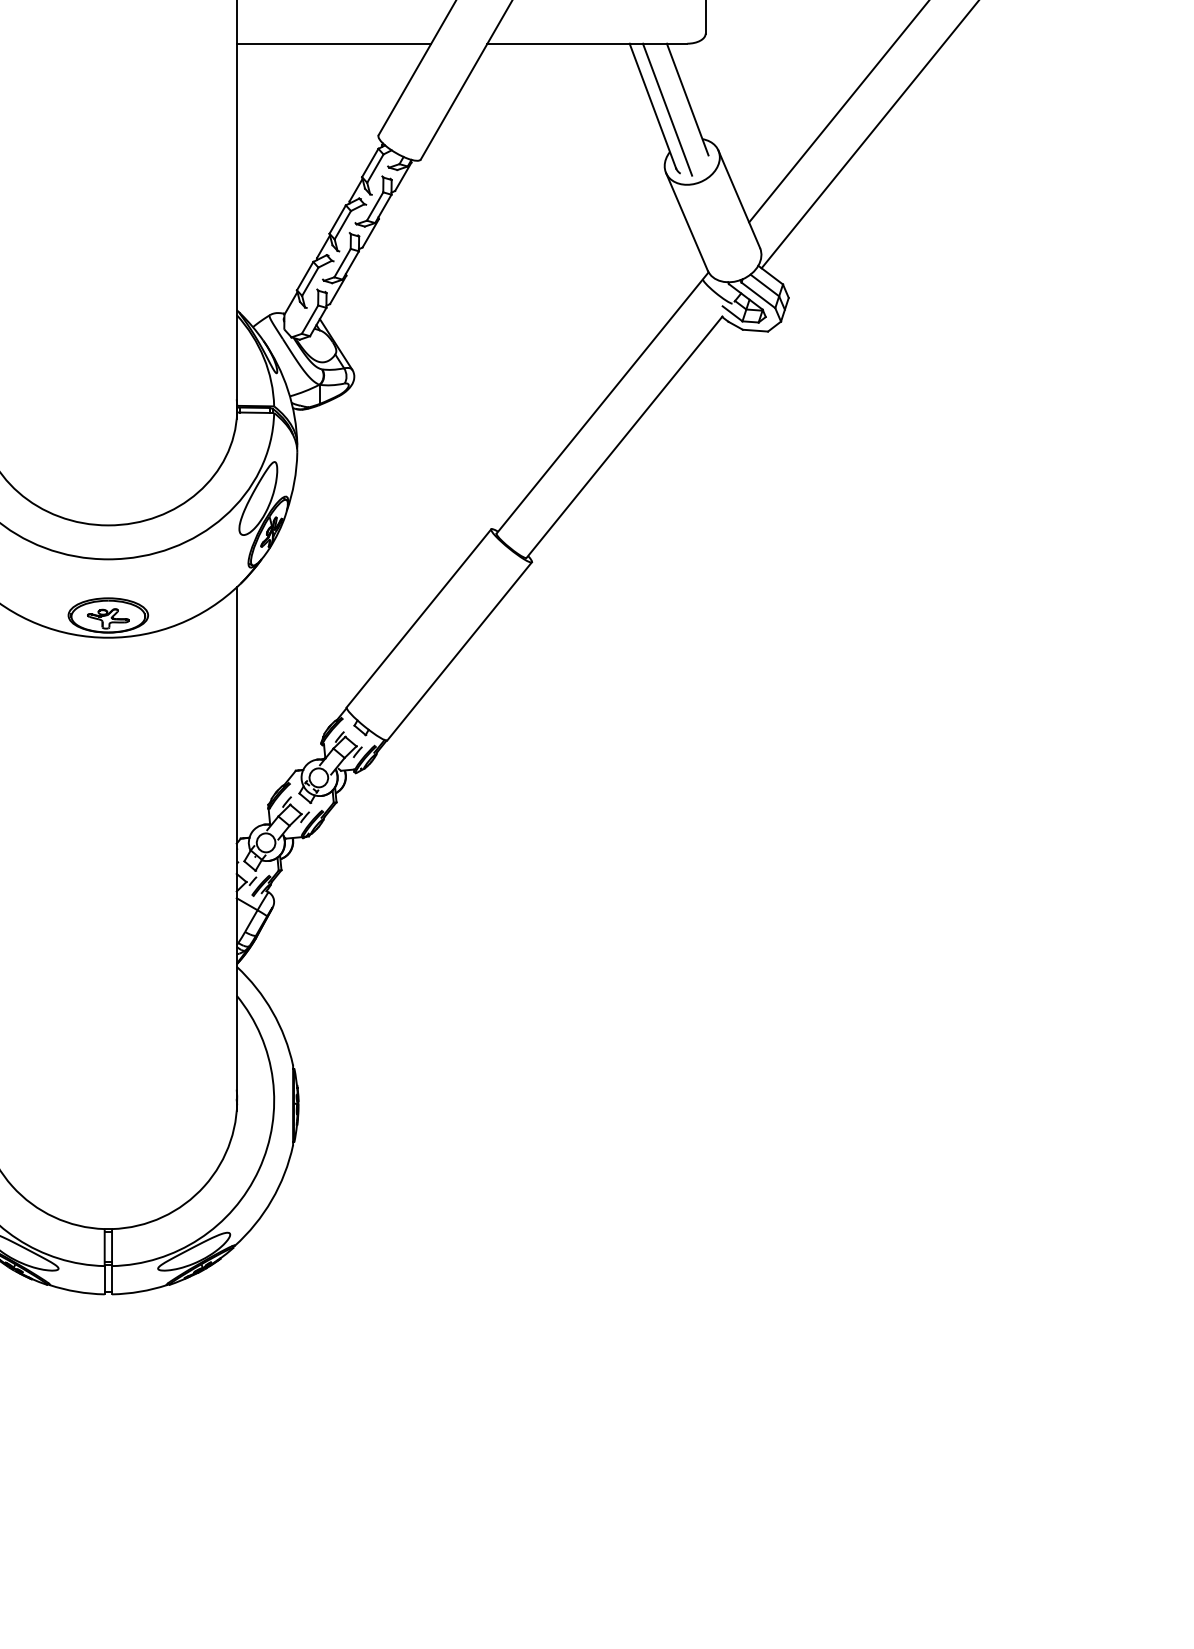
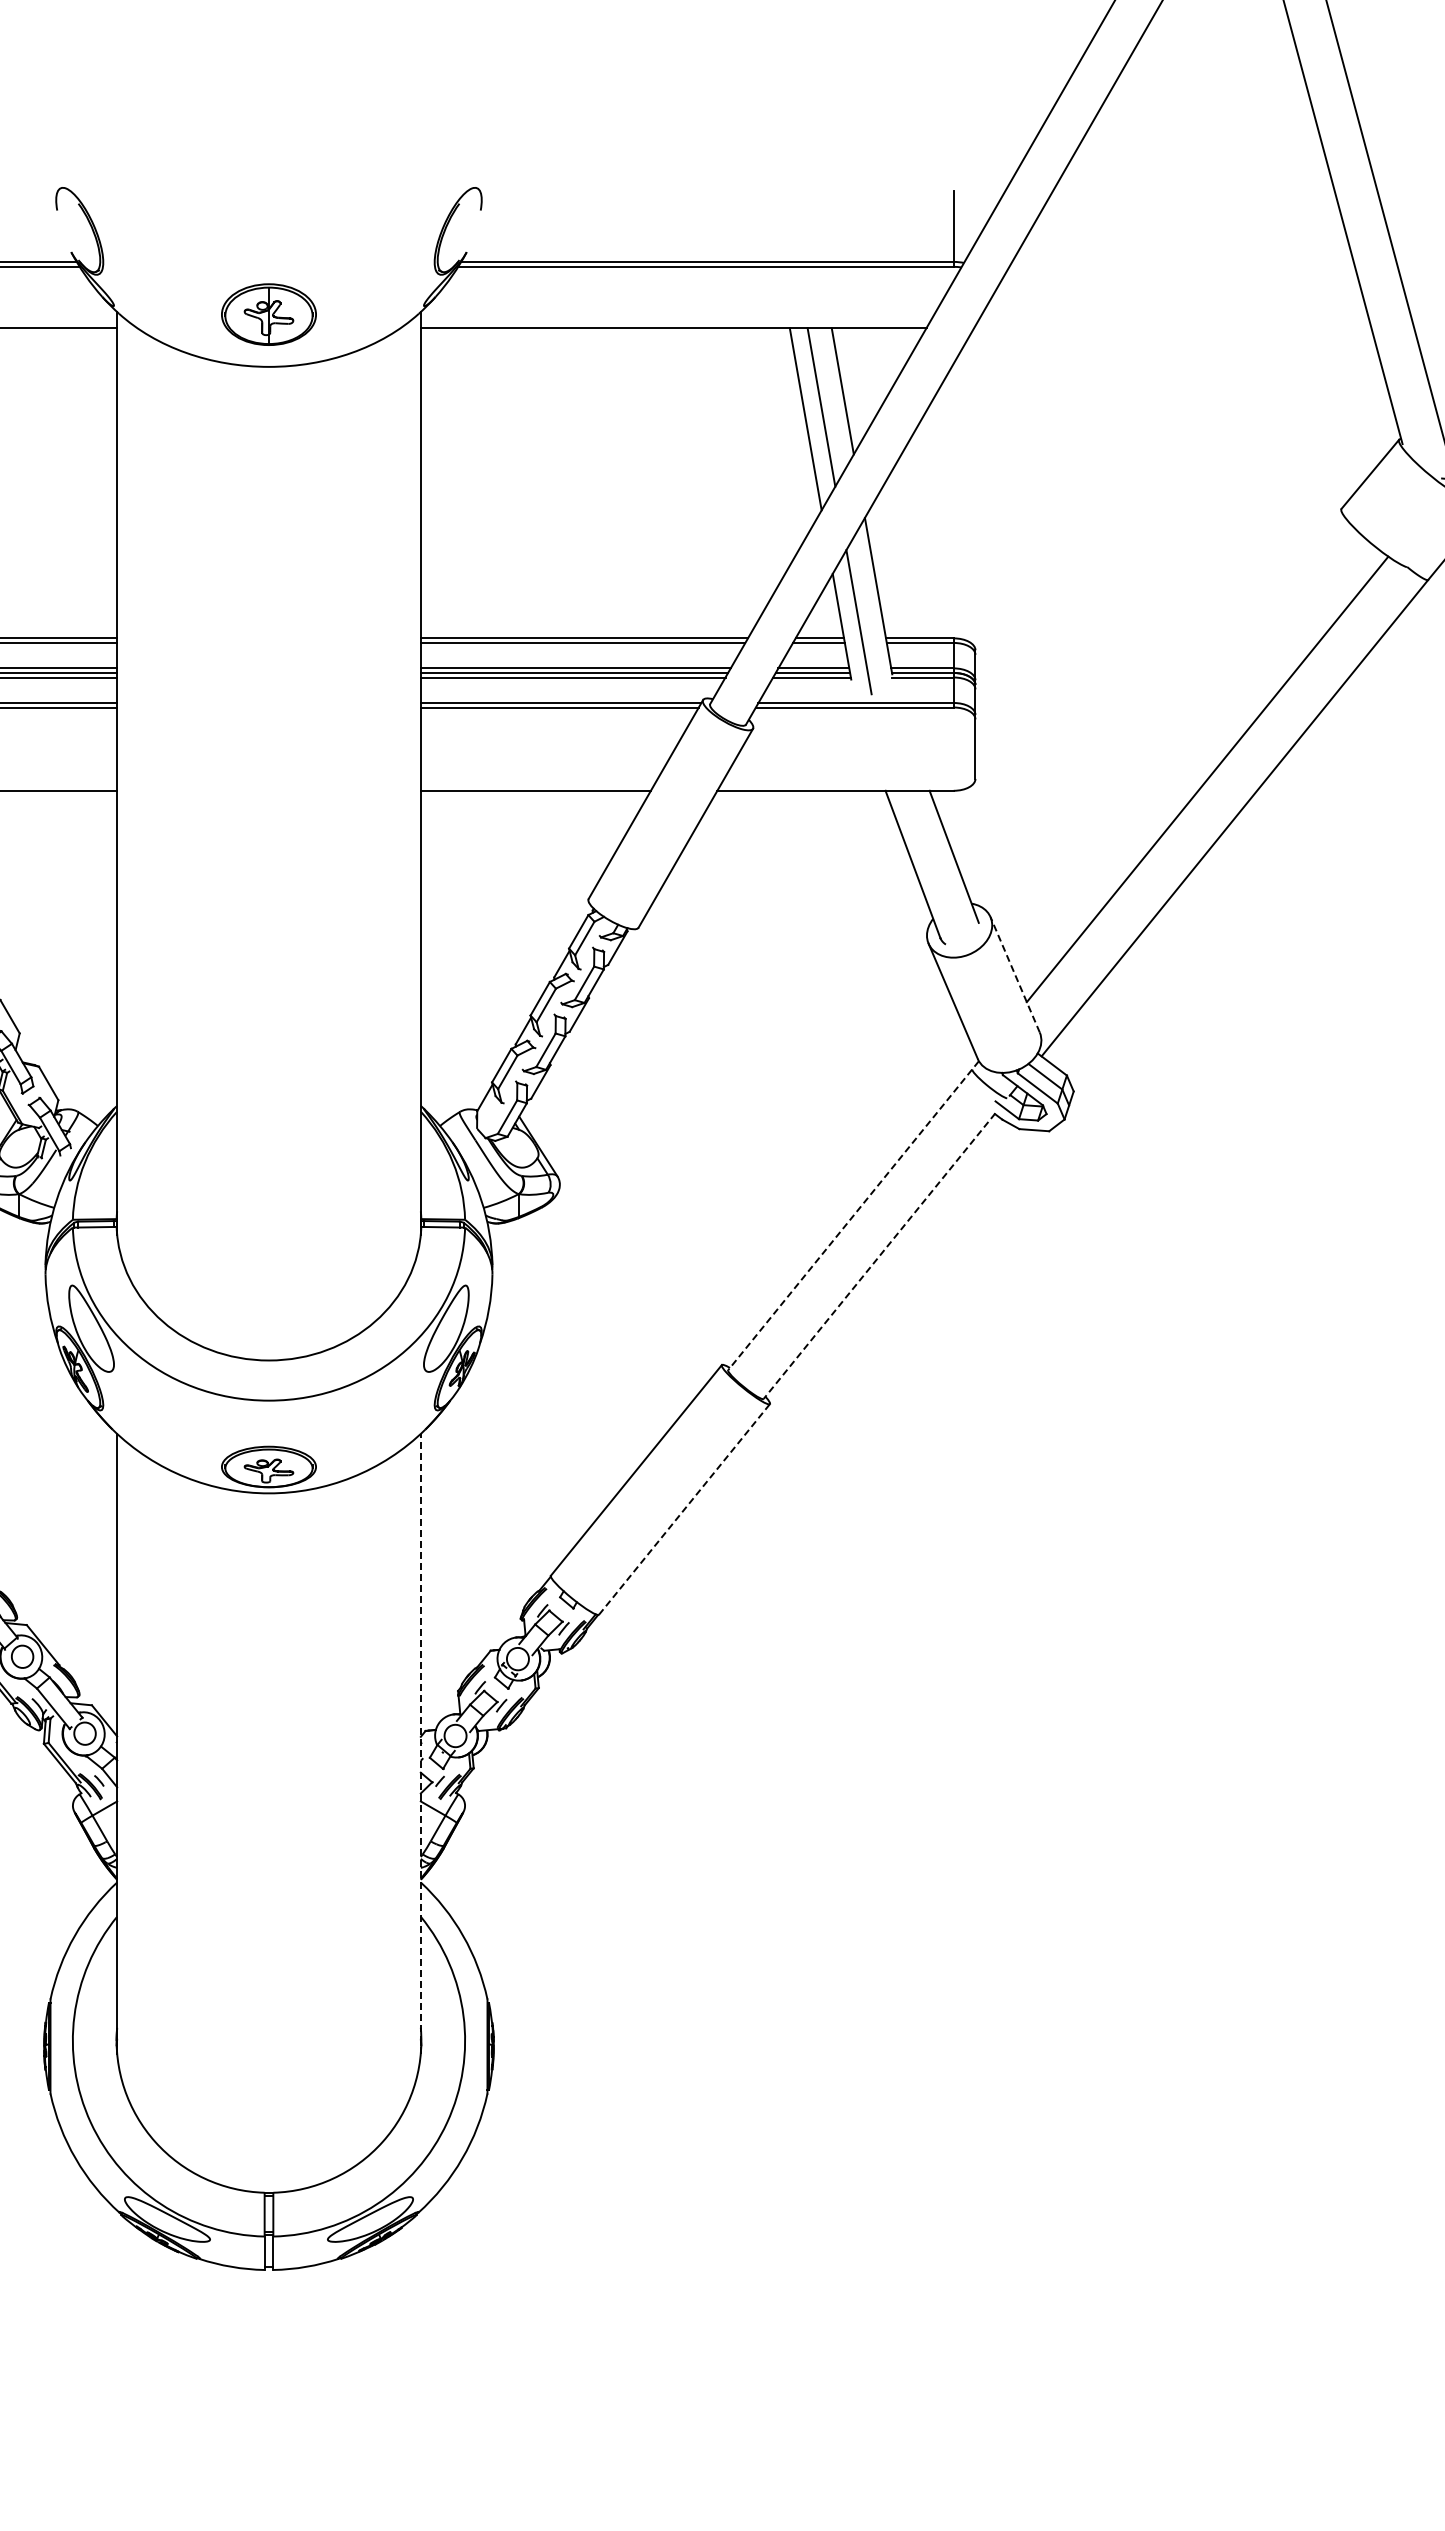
line: (667, 109) -> (930, 868), removed
line: (739, 199) -> (1015, 974), solid -> dashed
line: (602, 402) -> (853, 1215), solid -> dashed
line: (624, 437) -> (879, 1256), solid -> dashed
line: (459, 651) -> (684, 1509), solid -> dashed
line: (236, 849) -> (420, 1743), solid -> dashed

